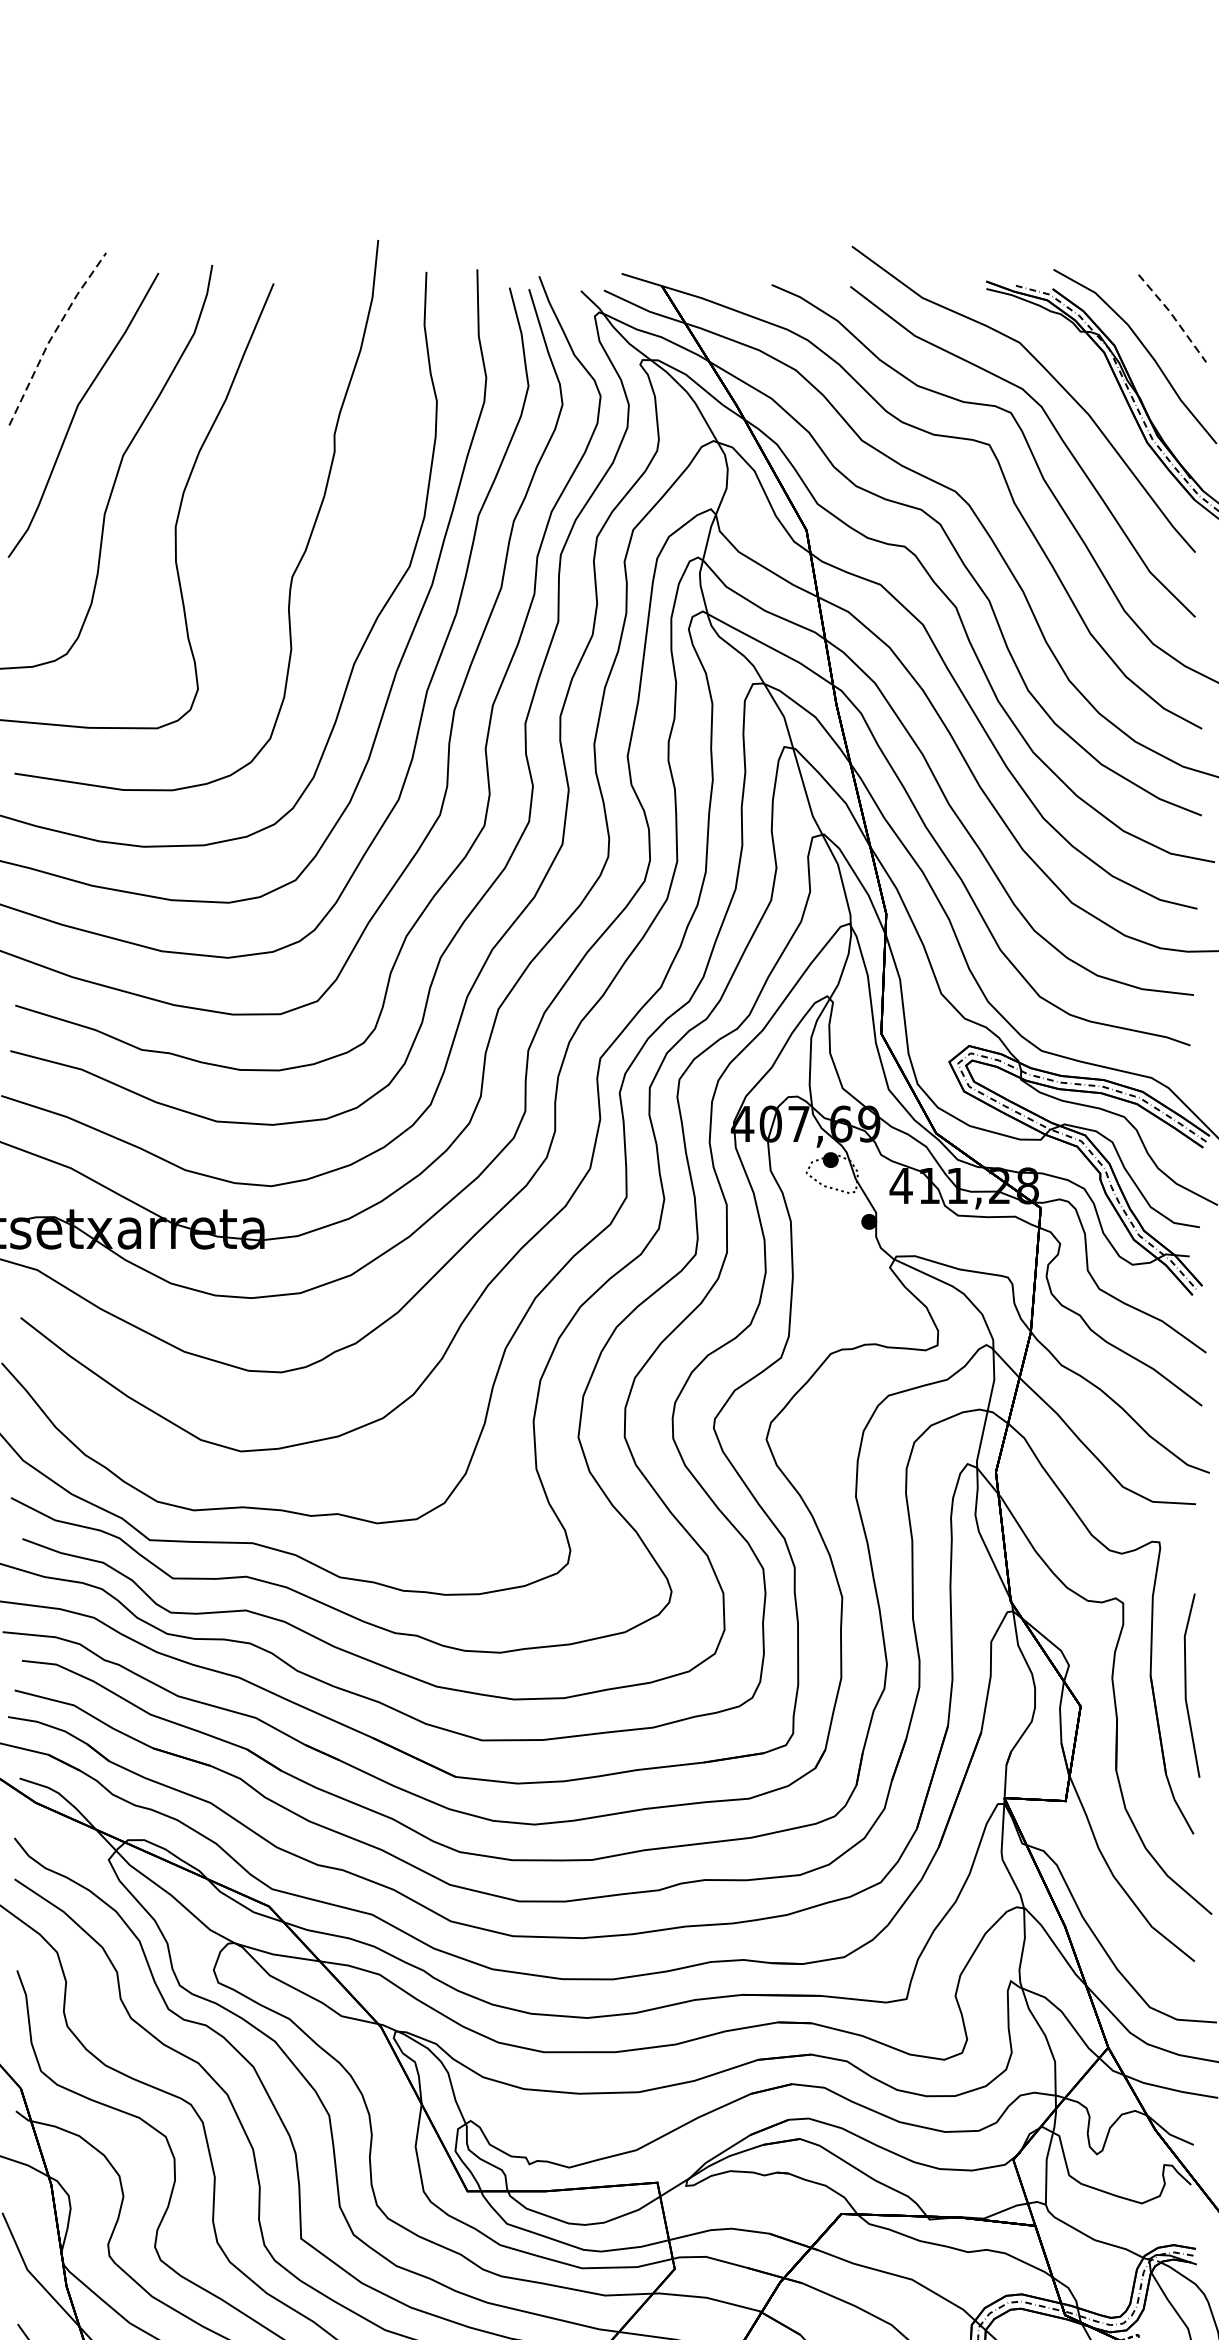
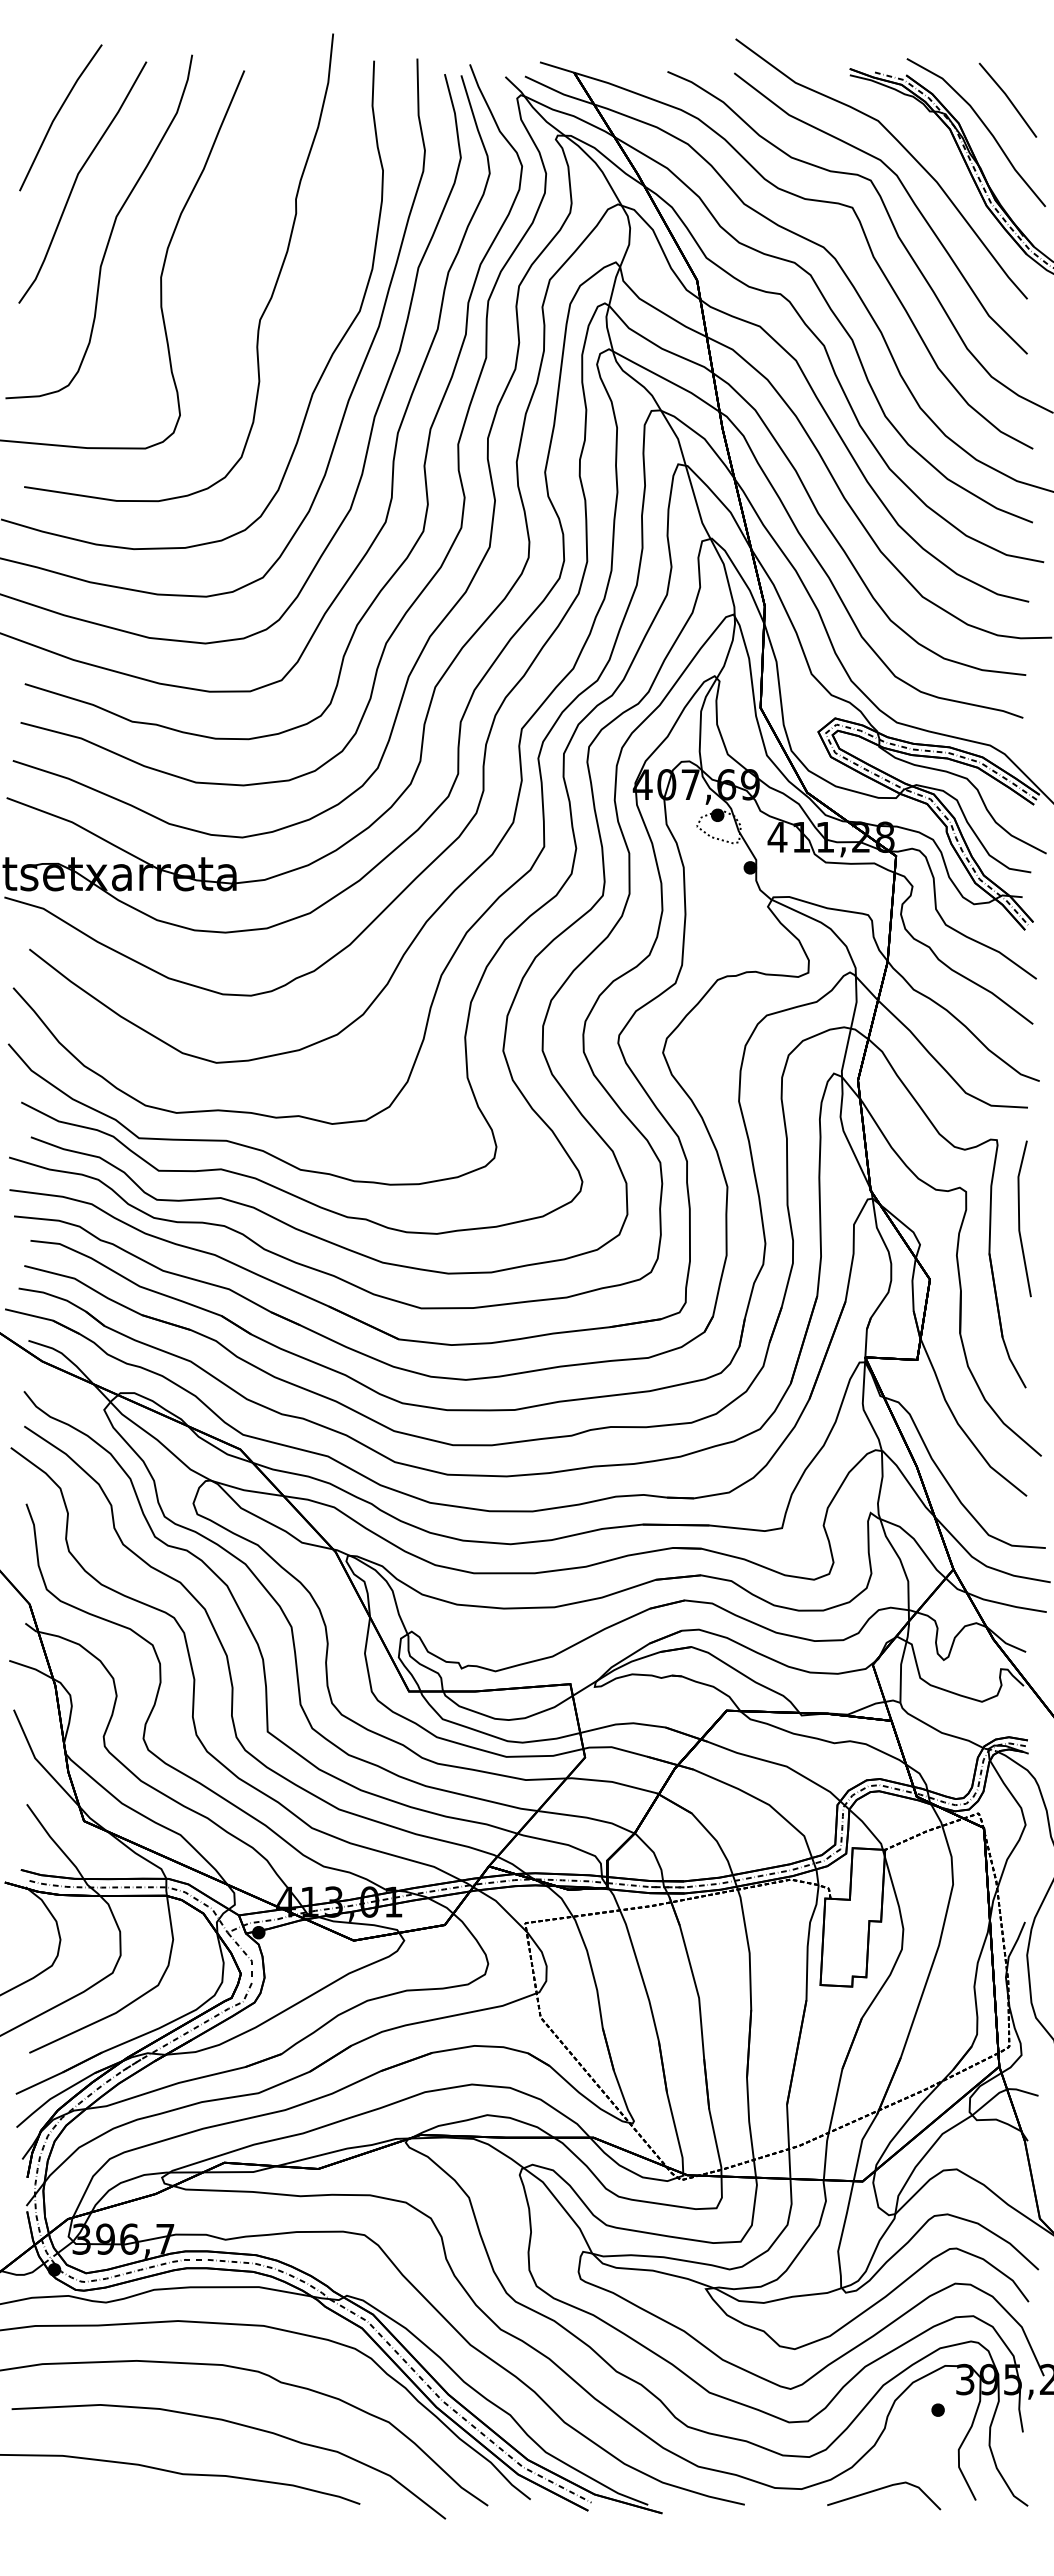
line: (1173, 316) -> (1008, 98), dashed -> solid
line: (52, 335) -> (56, 114), dashed -> solid
line: (1186, 1685) -> (1019, 1218), moved

